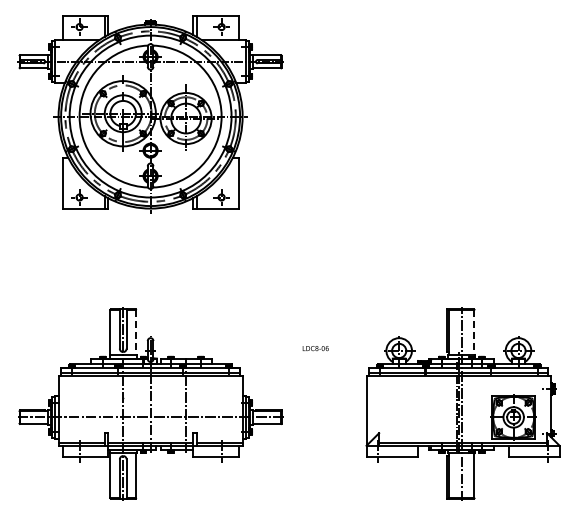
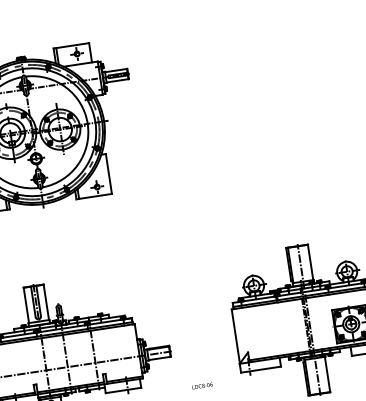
line: (136, 332) -> (46, 302), dashed -> solid
line: (474, 332) -> (310, 262), dashed -> solid
text: (315, 348) -> (202, 385), moved

